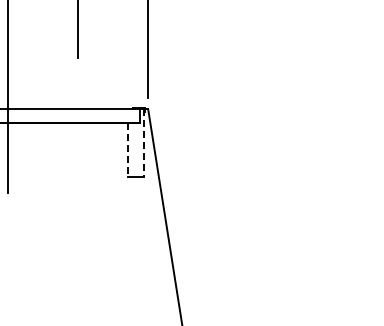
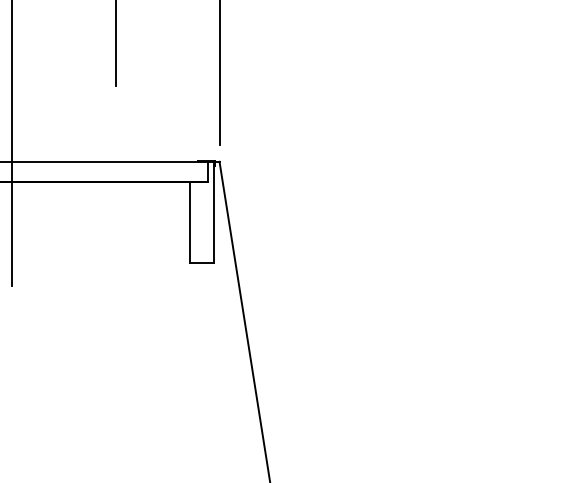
line: (144, 143) -> (214, 212), dashed -> solid
line: (128, 150) -> (190, 222), dashed -> solid

